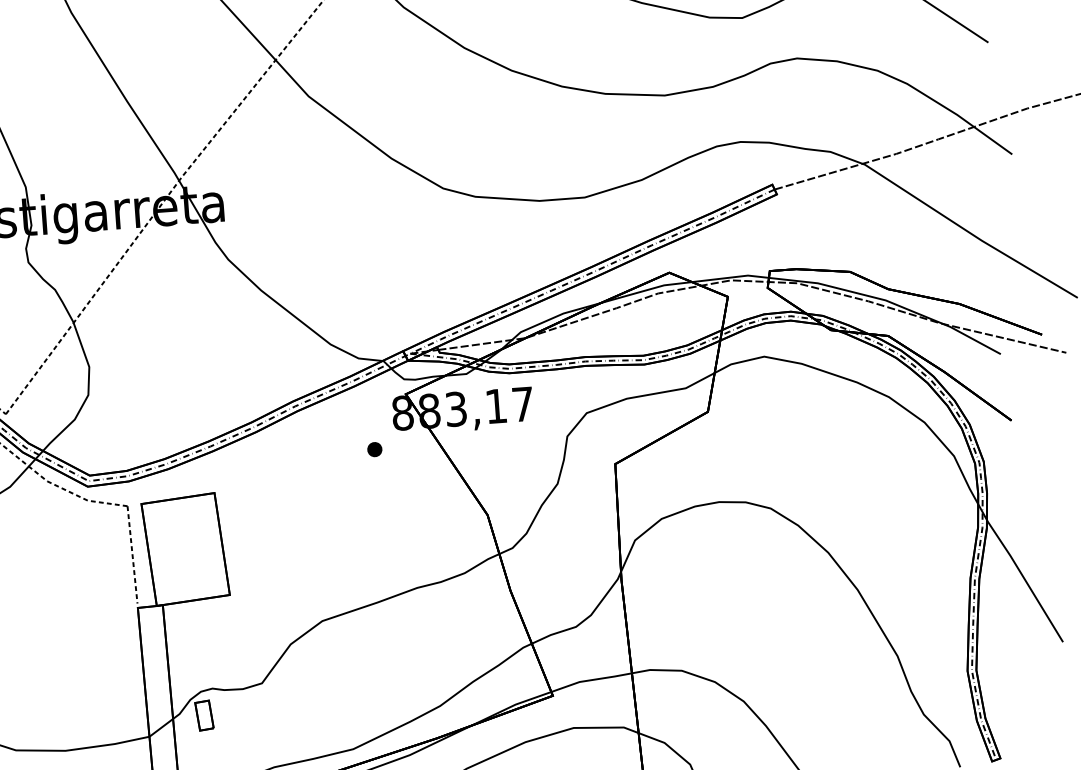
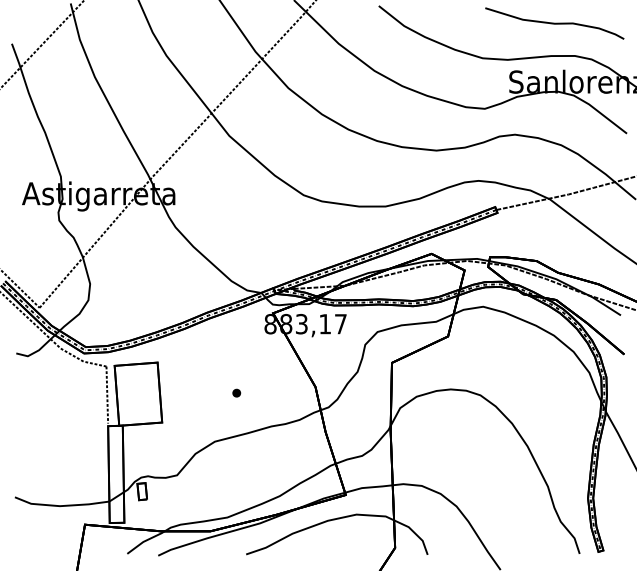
part: (374, 448) -> (236, 392), moved

